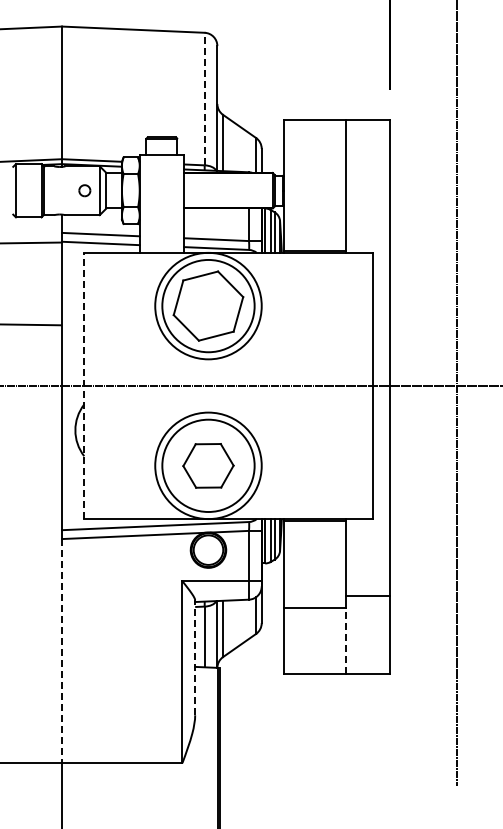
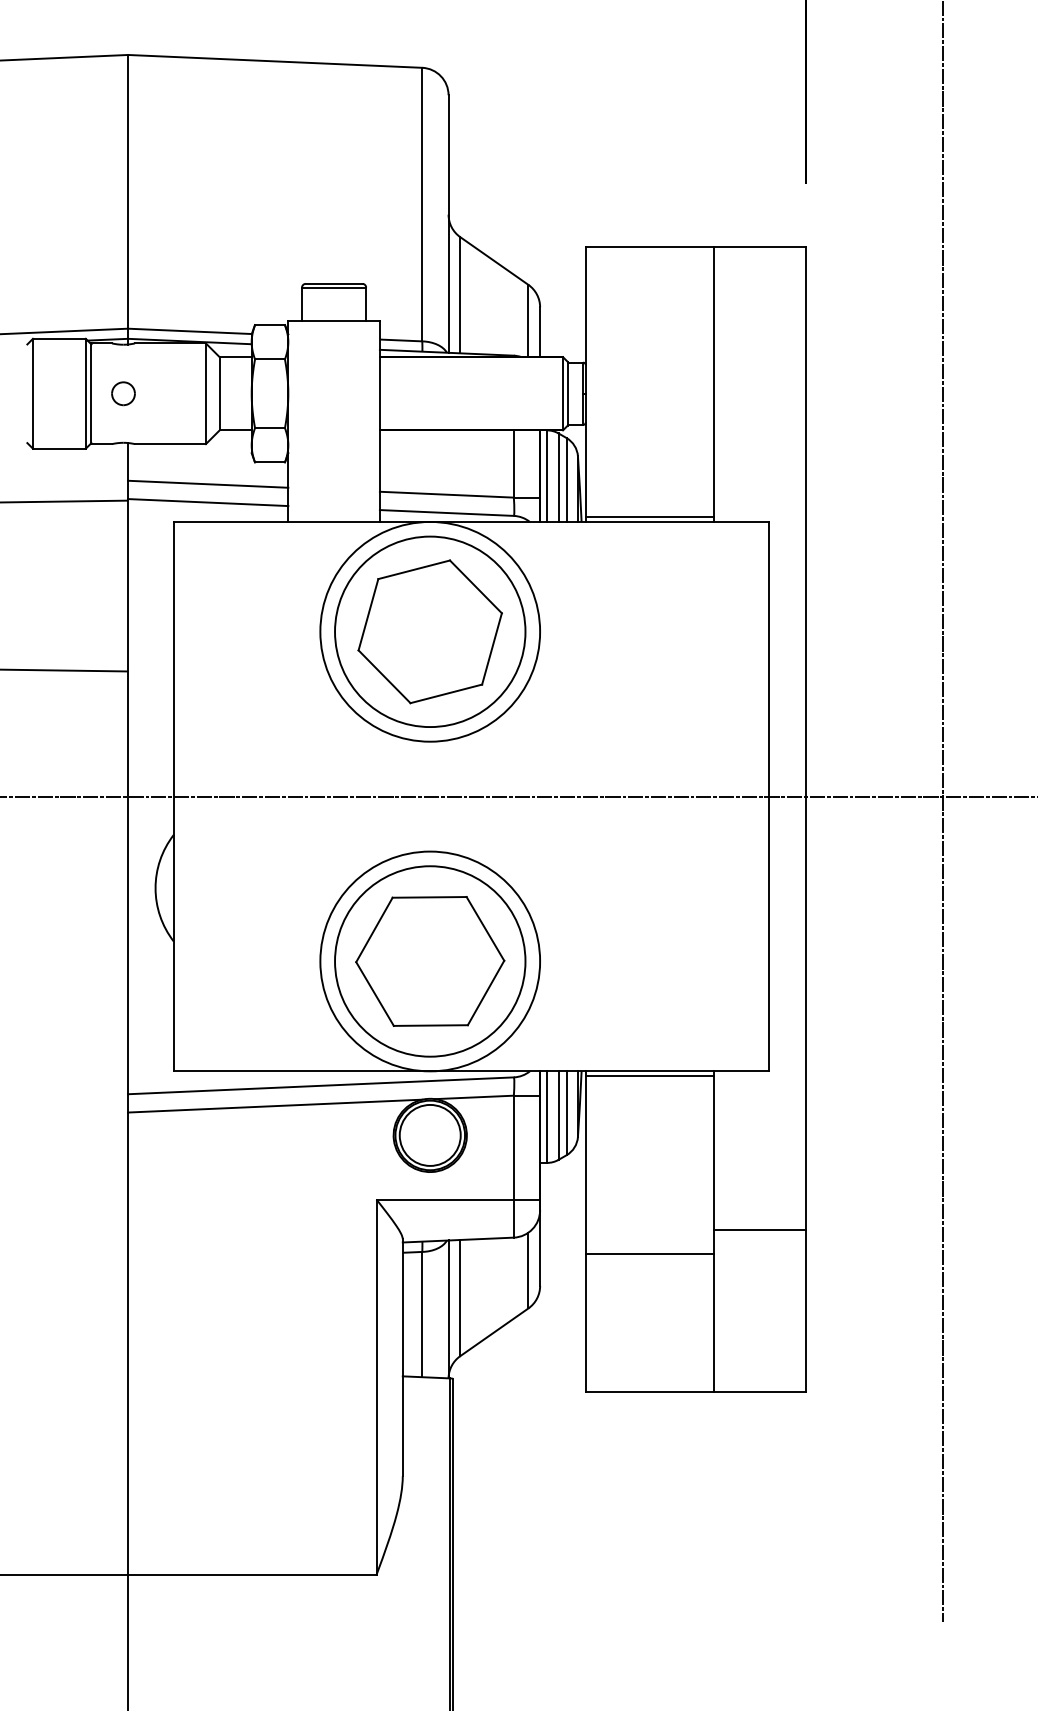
line: (204, 98) -> (422, 203), dashed -> solid
part: (84, 190) -> (122, 393), moved
line: (84, 385) -> (174, 795), dashed -> solid
part: (208, 465) -> (430, 960), size x1.43
line: (346, 640) -> (715, 1321), dashed -> solid
line: (62, 651) -> (128, 1344), dashed -> solid
line: (195, 657) -> (403, 1356), dashed -> solid

